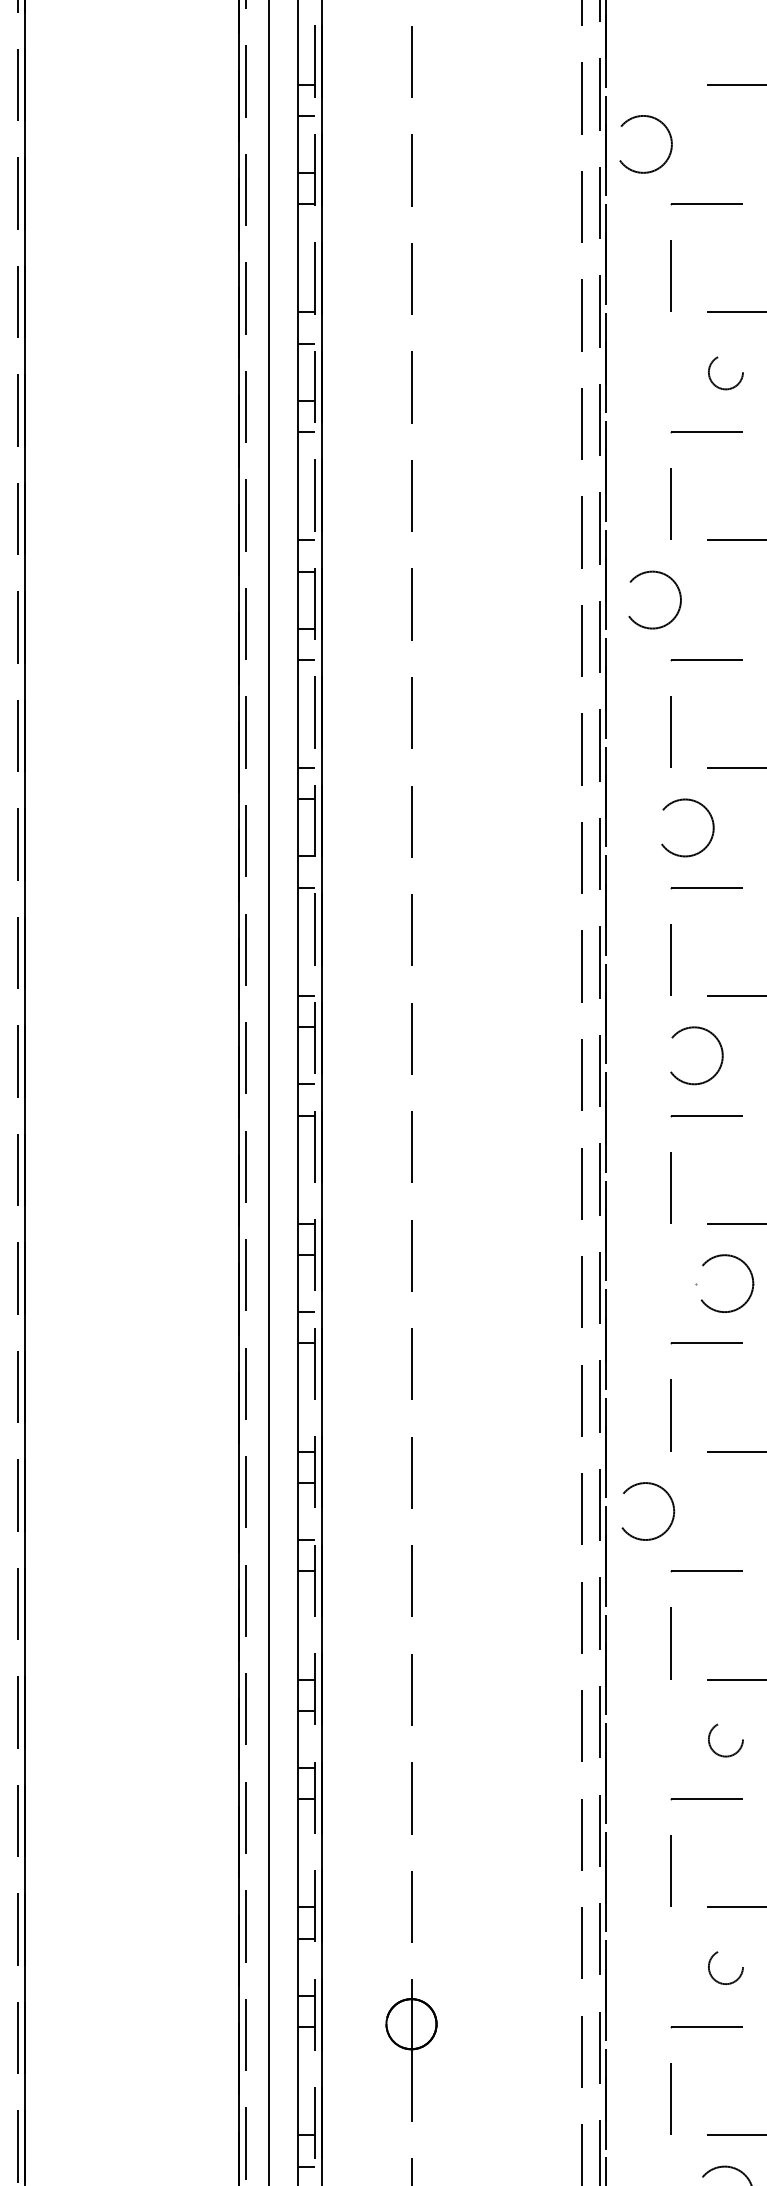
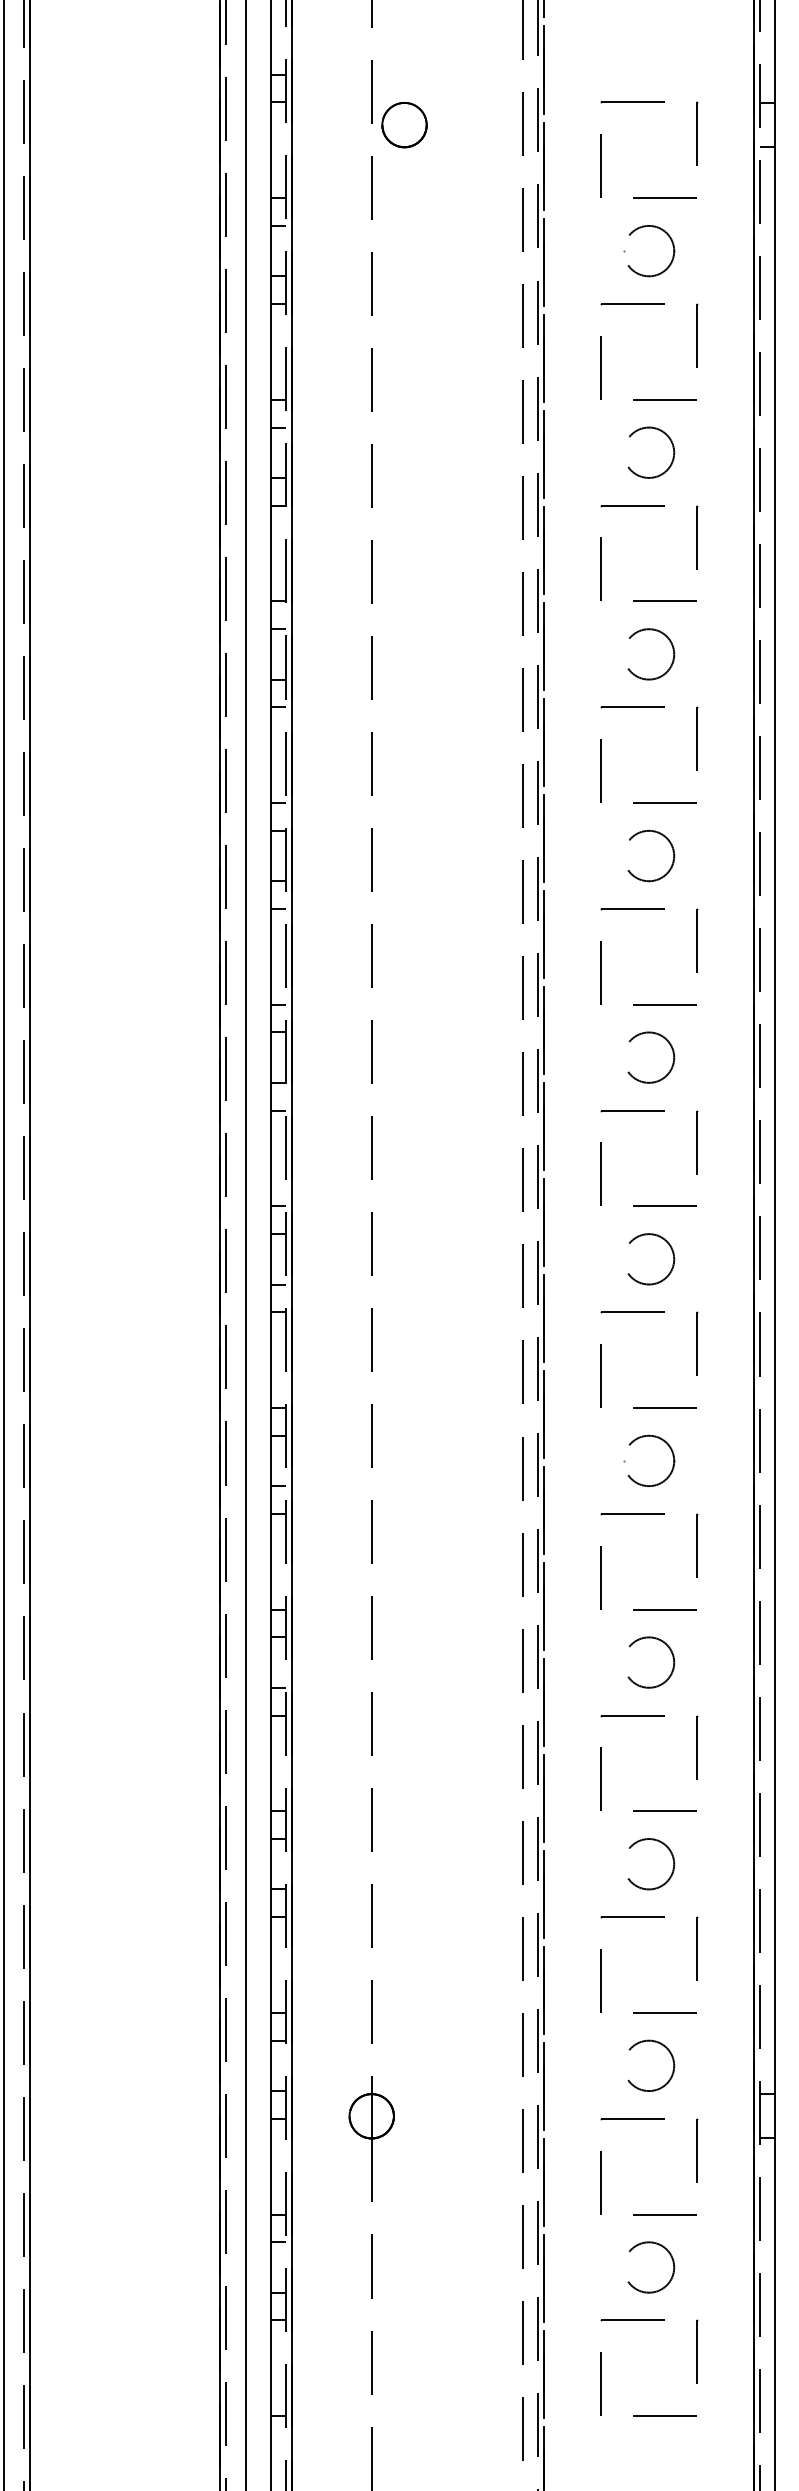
line: (669, 48) -> (600, 367), added
circle: (646, 144) -> (651, 452), moved
circle: (727, 372) -> (651, 654), size x1.67
circle: (655, 600) -> (651, 856), moved
circle: (688, 827) -> (651, 1057), moved
circle: (697, 1056) -> (651, 1259), moved
circle: (648, 1511) -> (651, 1662), moved
circle: (727, 1739) -> (651, 1864), size x1.67
circle: (727, 1966) -> (651, 2065), size x1.67

